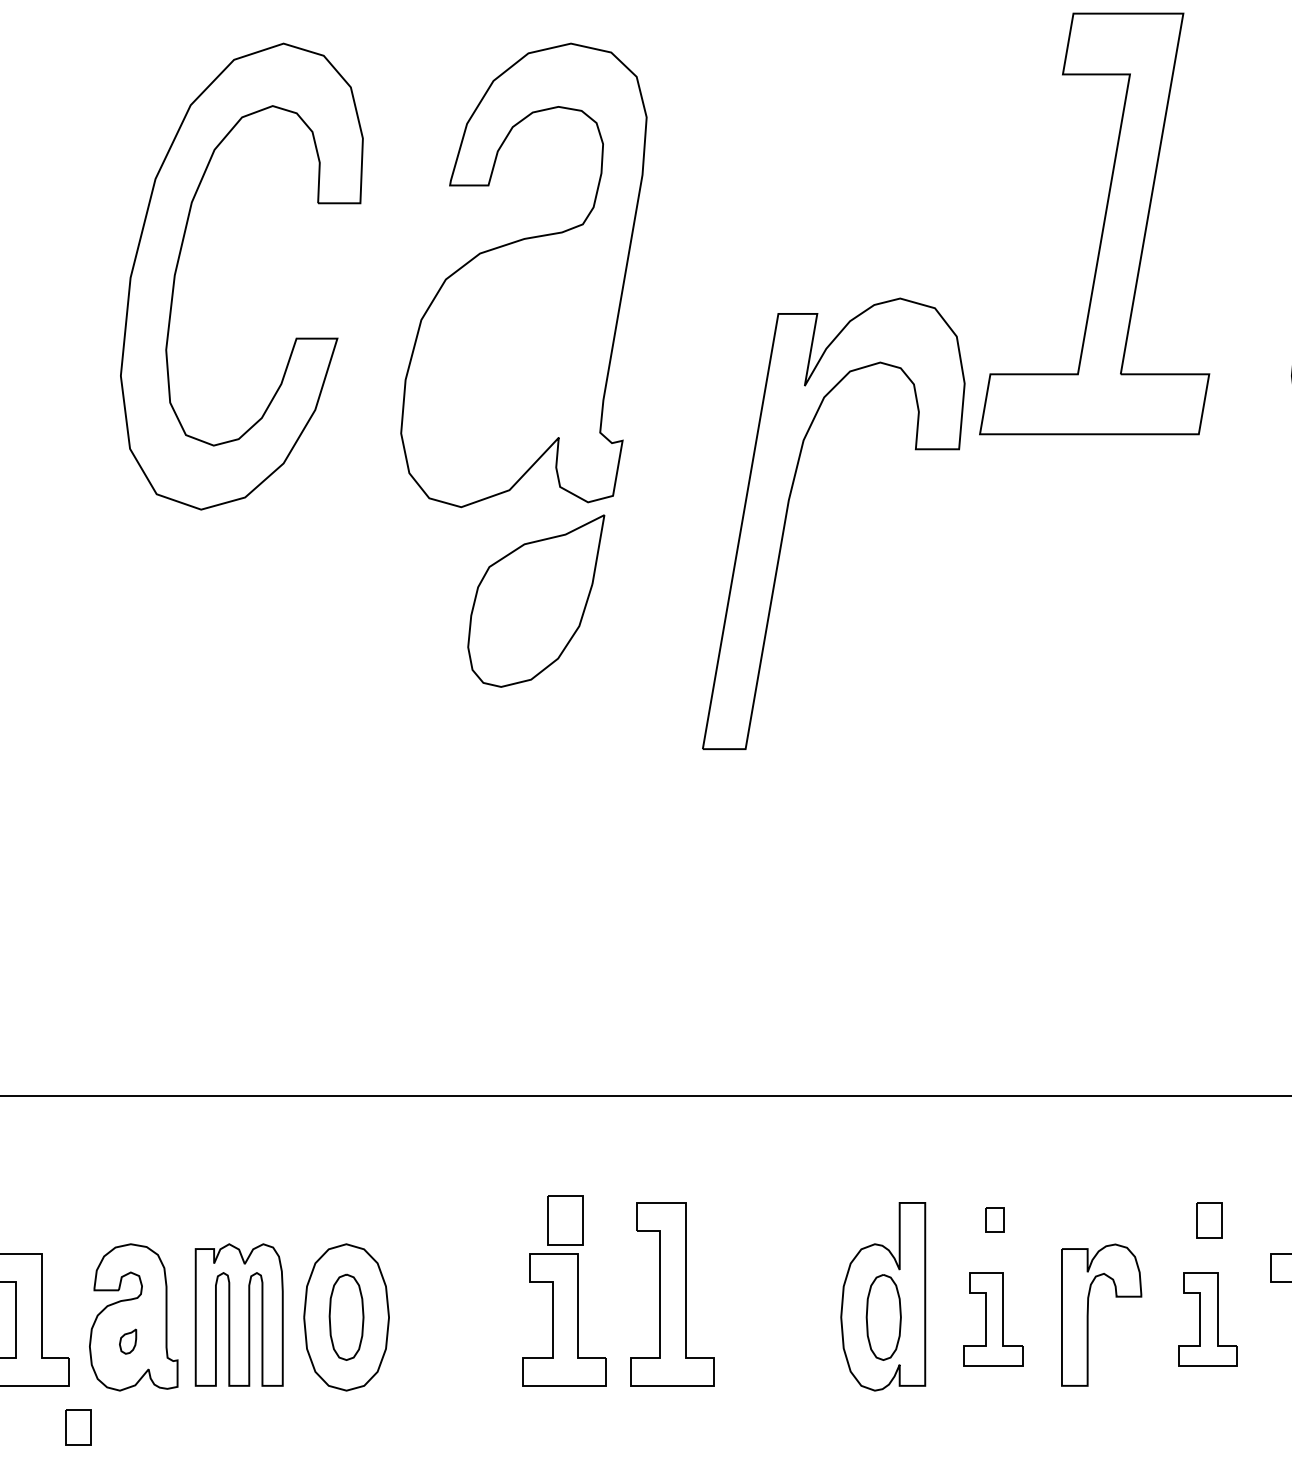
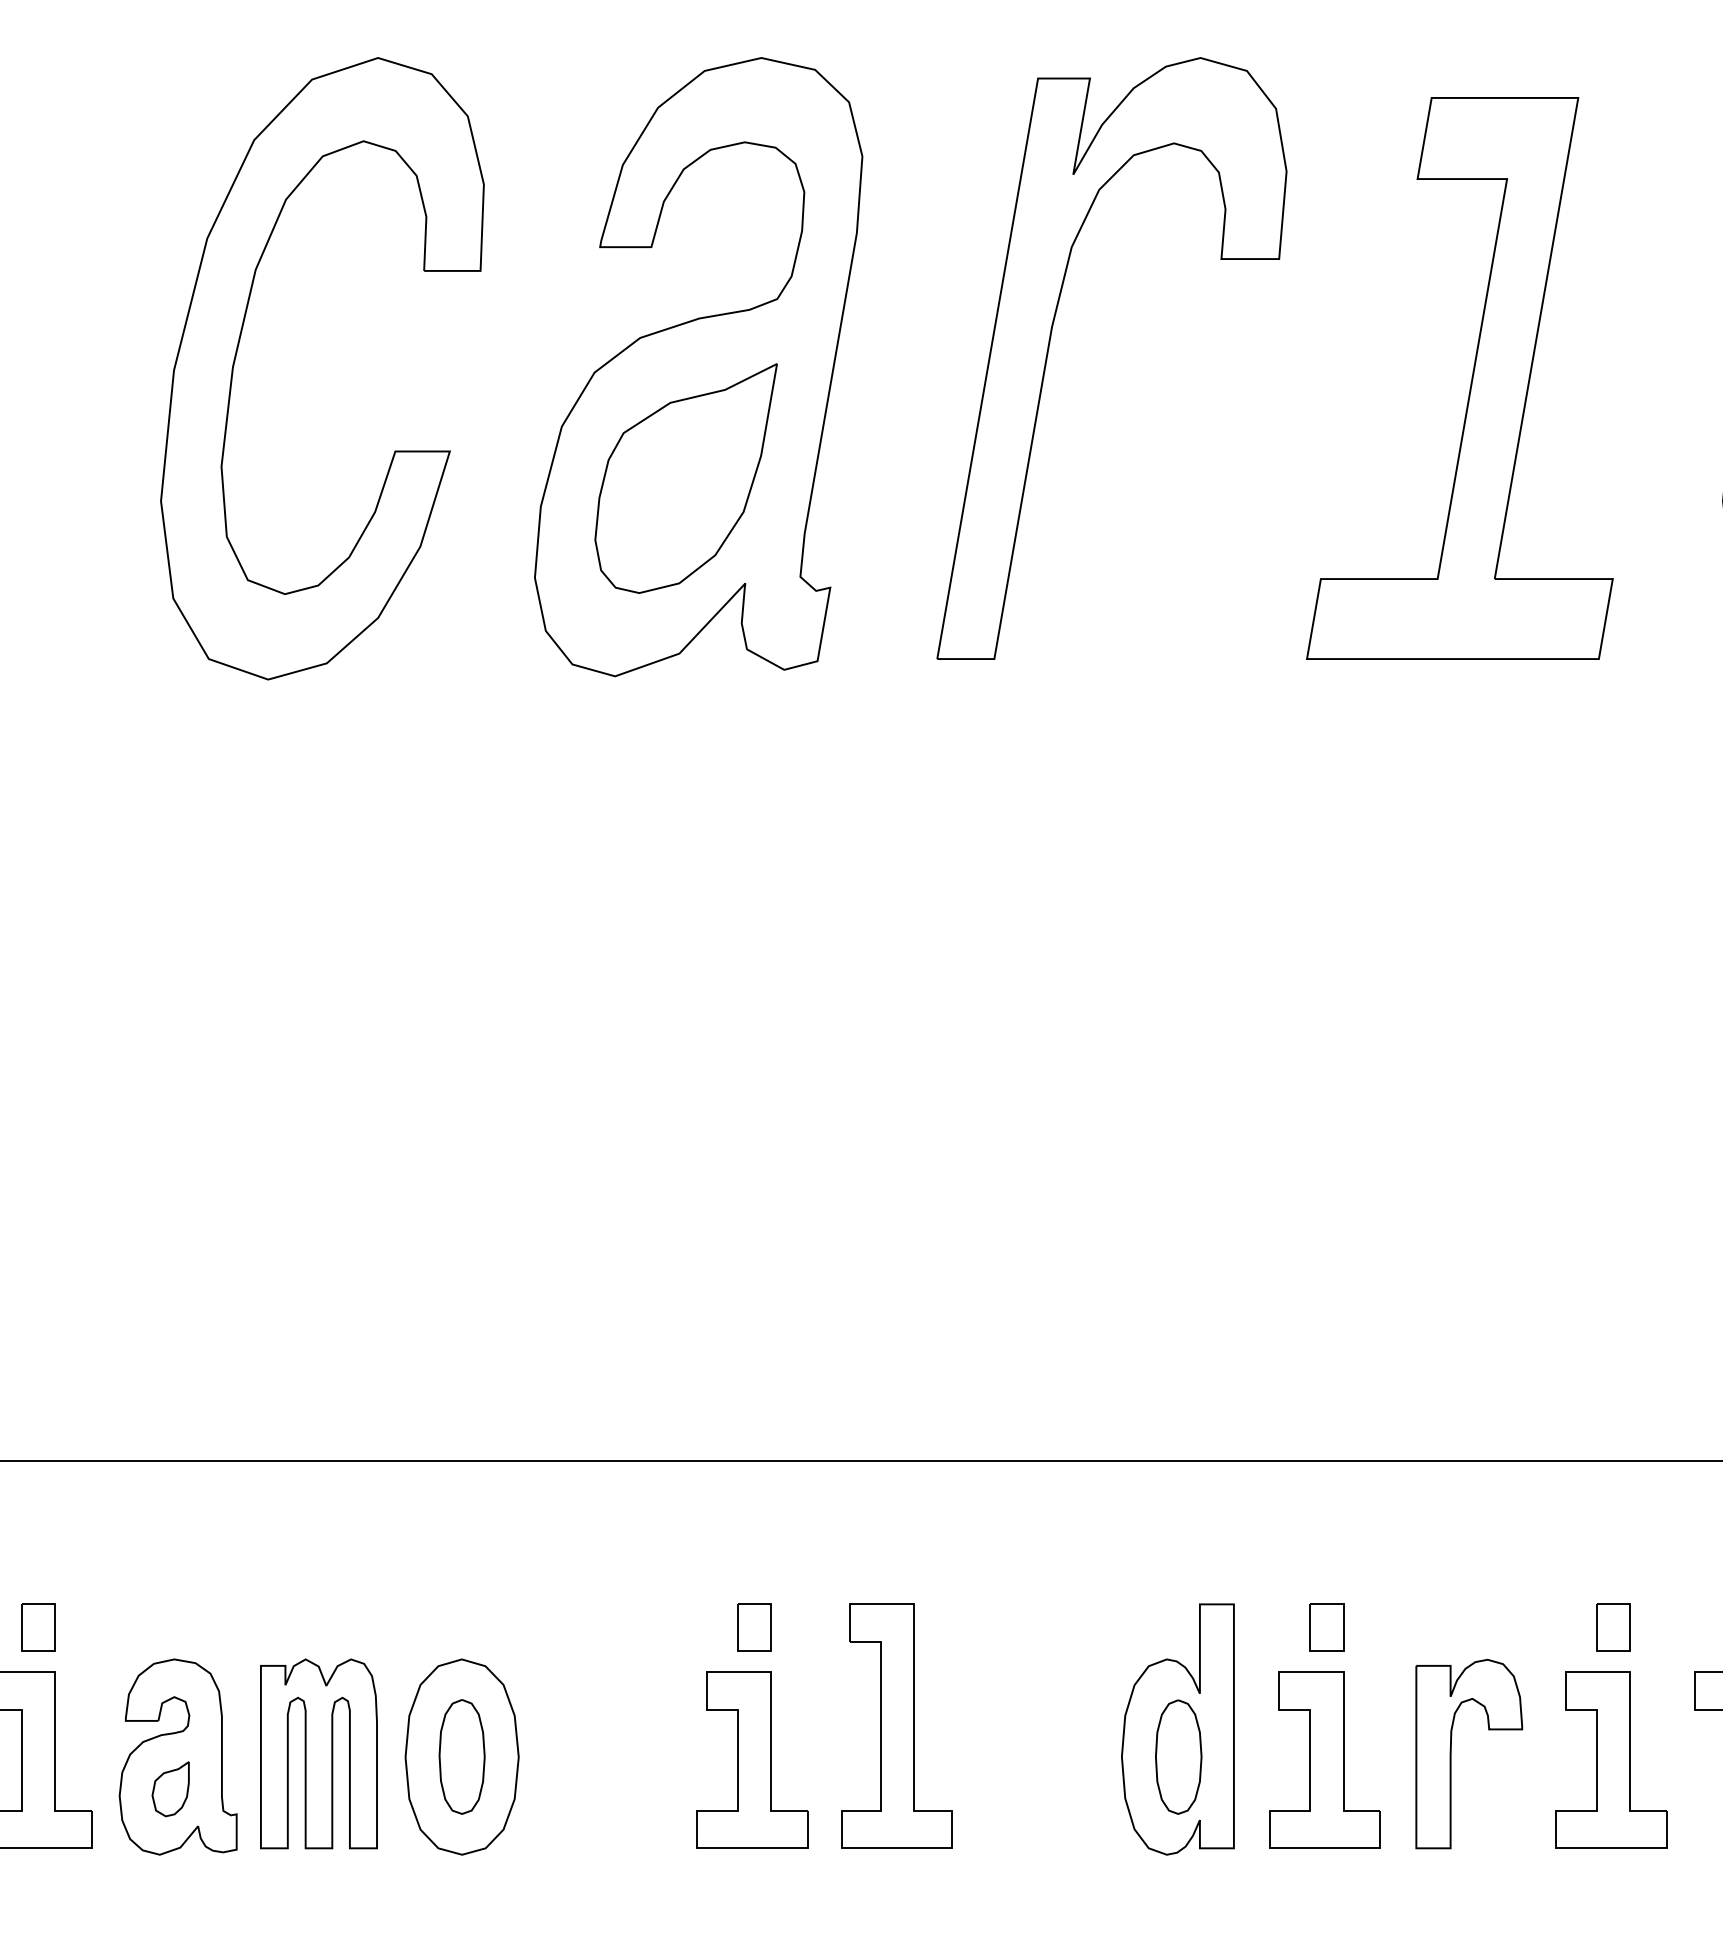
part: (1102, 226) -> (1470, 382), moved
part: (786, 516) -> (1049, 348), moved
part: (535, 601) -> (685, 478), moved
part: (565, 1220) -> (754, 1627), size x0.71
part: (994, 1220) -> (1326, 1627), size x1.43
part: (993, 1319) -> (1324, 1759), size x1.43
part: (1208, 1319) -> (1611, 1759), size x1.43
part: (127, 1341) -> (170, 1789), size x1.67
part: (78, 1427) -> (38, 1627), moved

